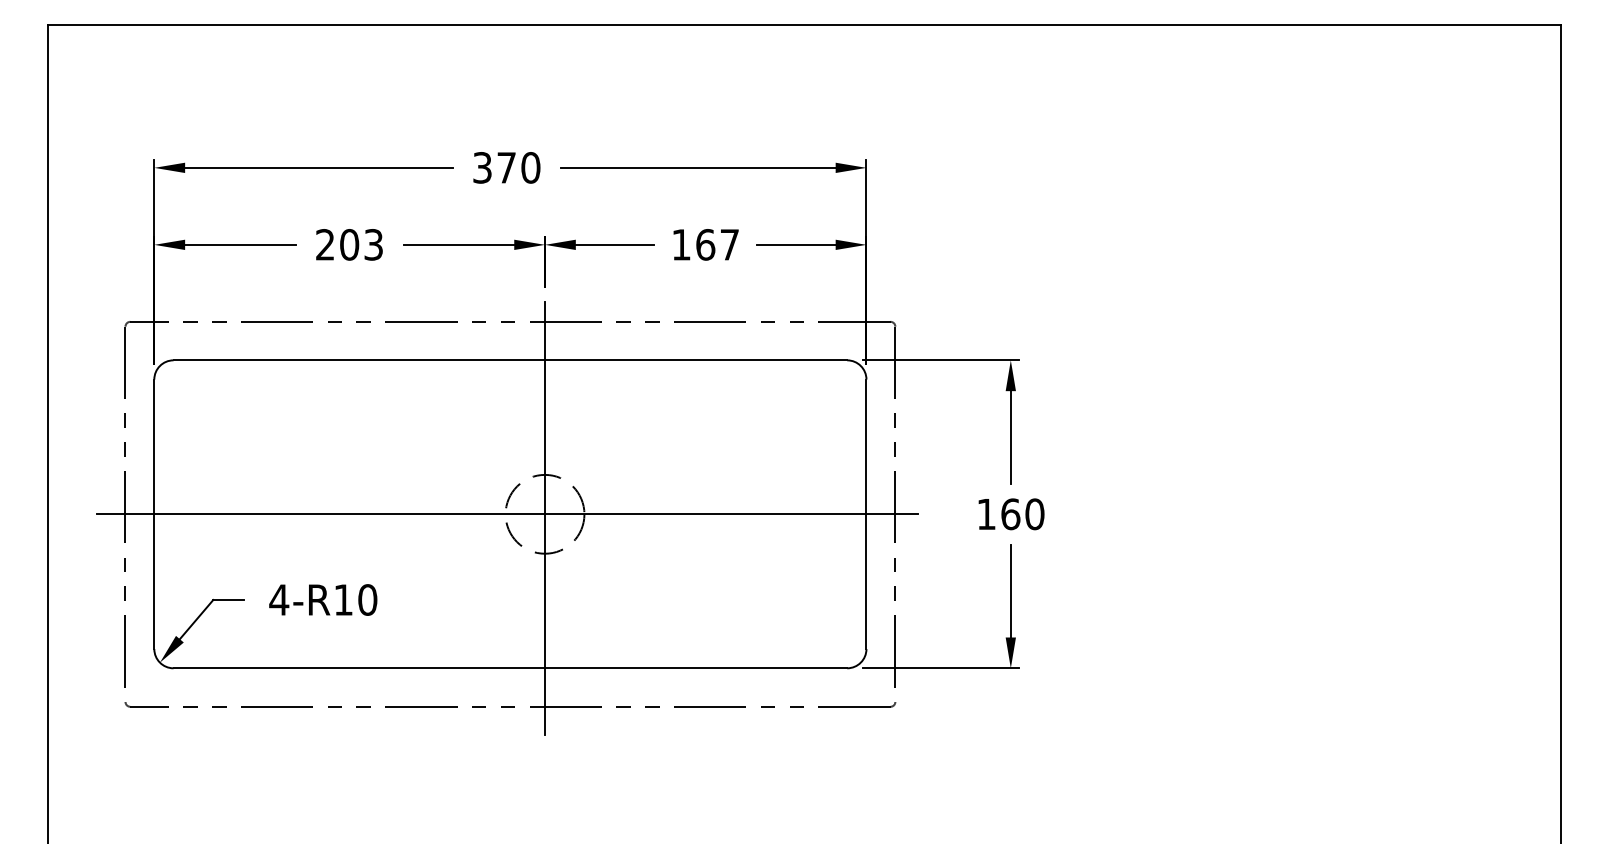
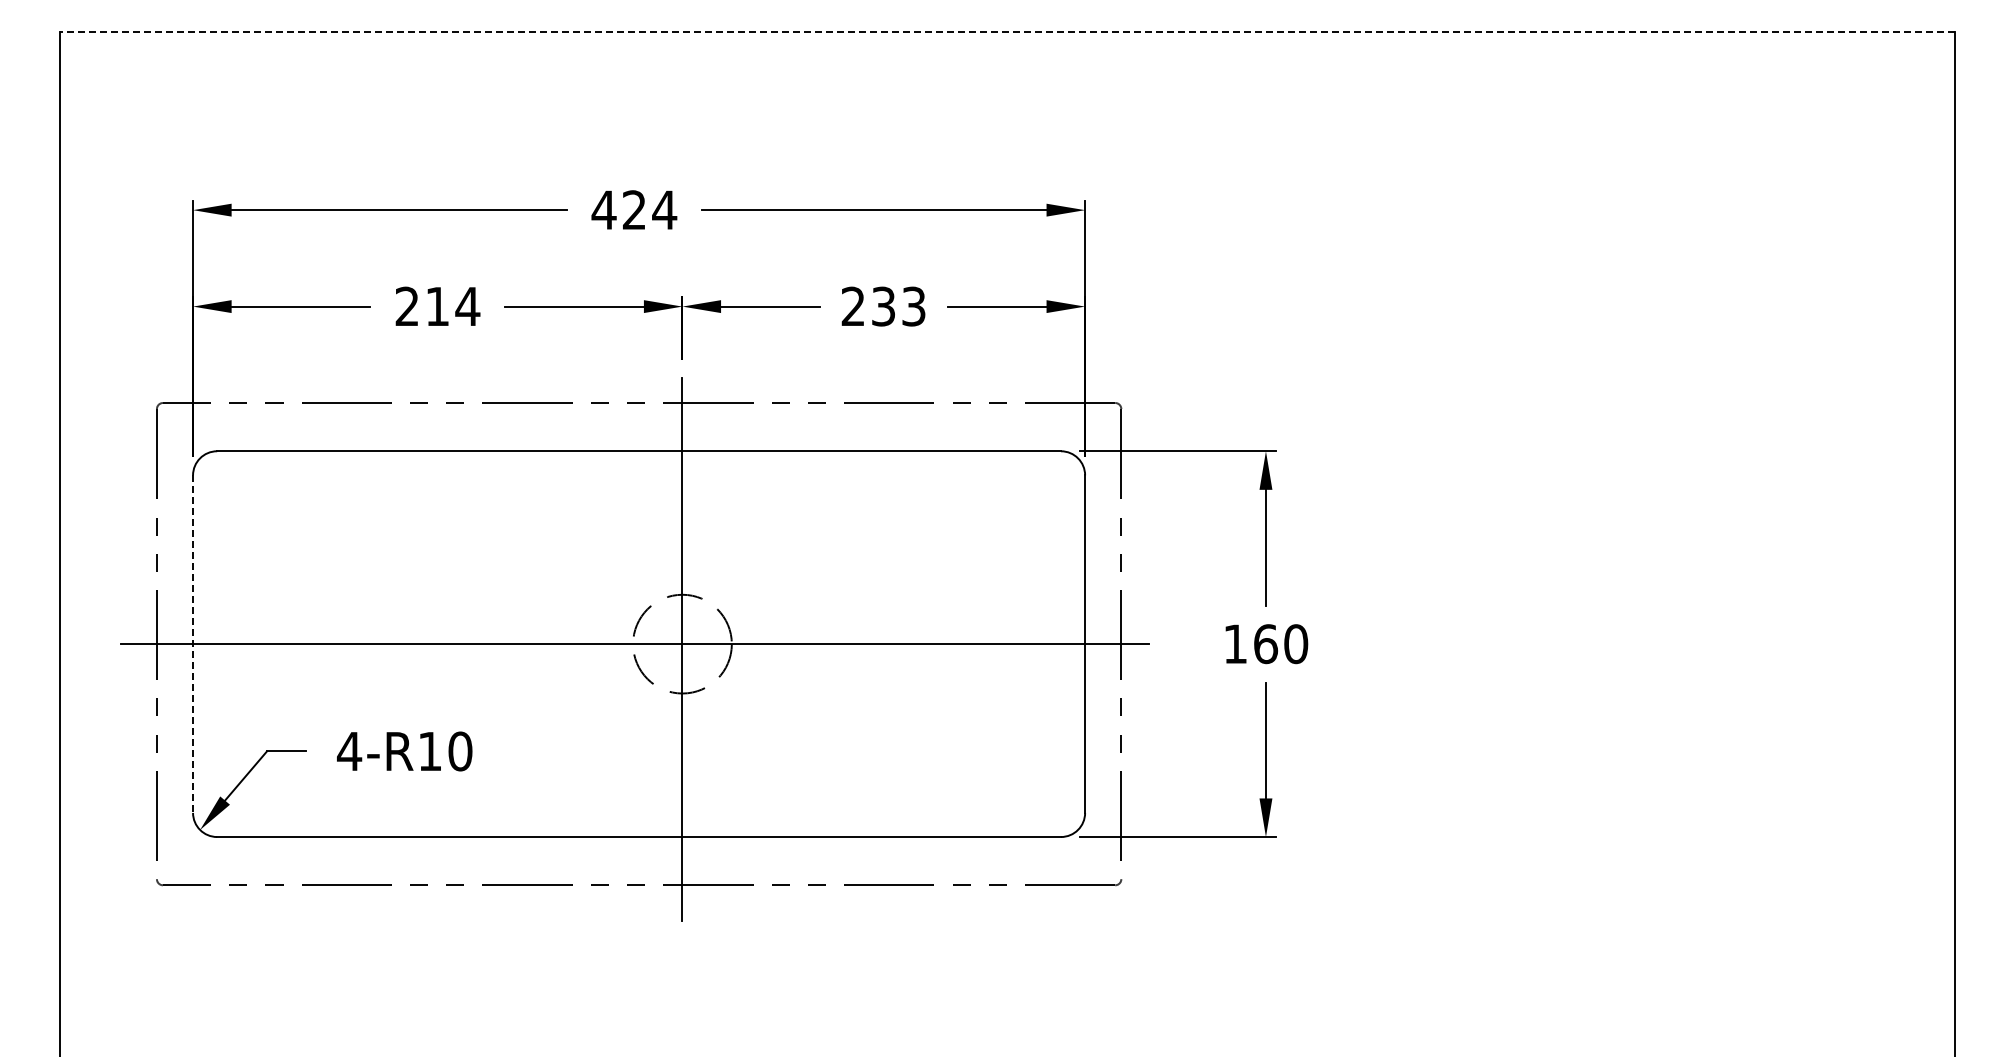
line: (804, 25) -> (1007, 31), solid -> dashed
text: (506, 168) -> (634, 210), 370 -> 424
text: (361, 244) -> (452, 306), 203 -> 214
text: (705, 244) -> (883, 306), 167 -> 233
line: (154, 514) -> (193, 644), solid -> dashed

